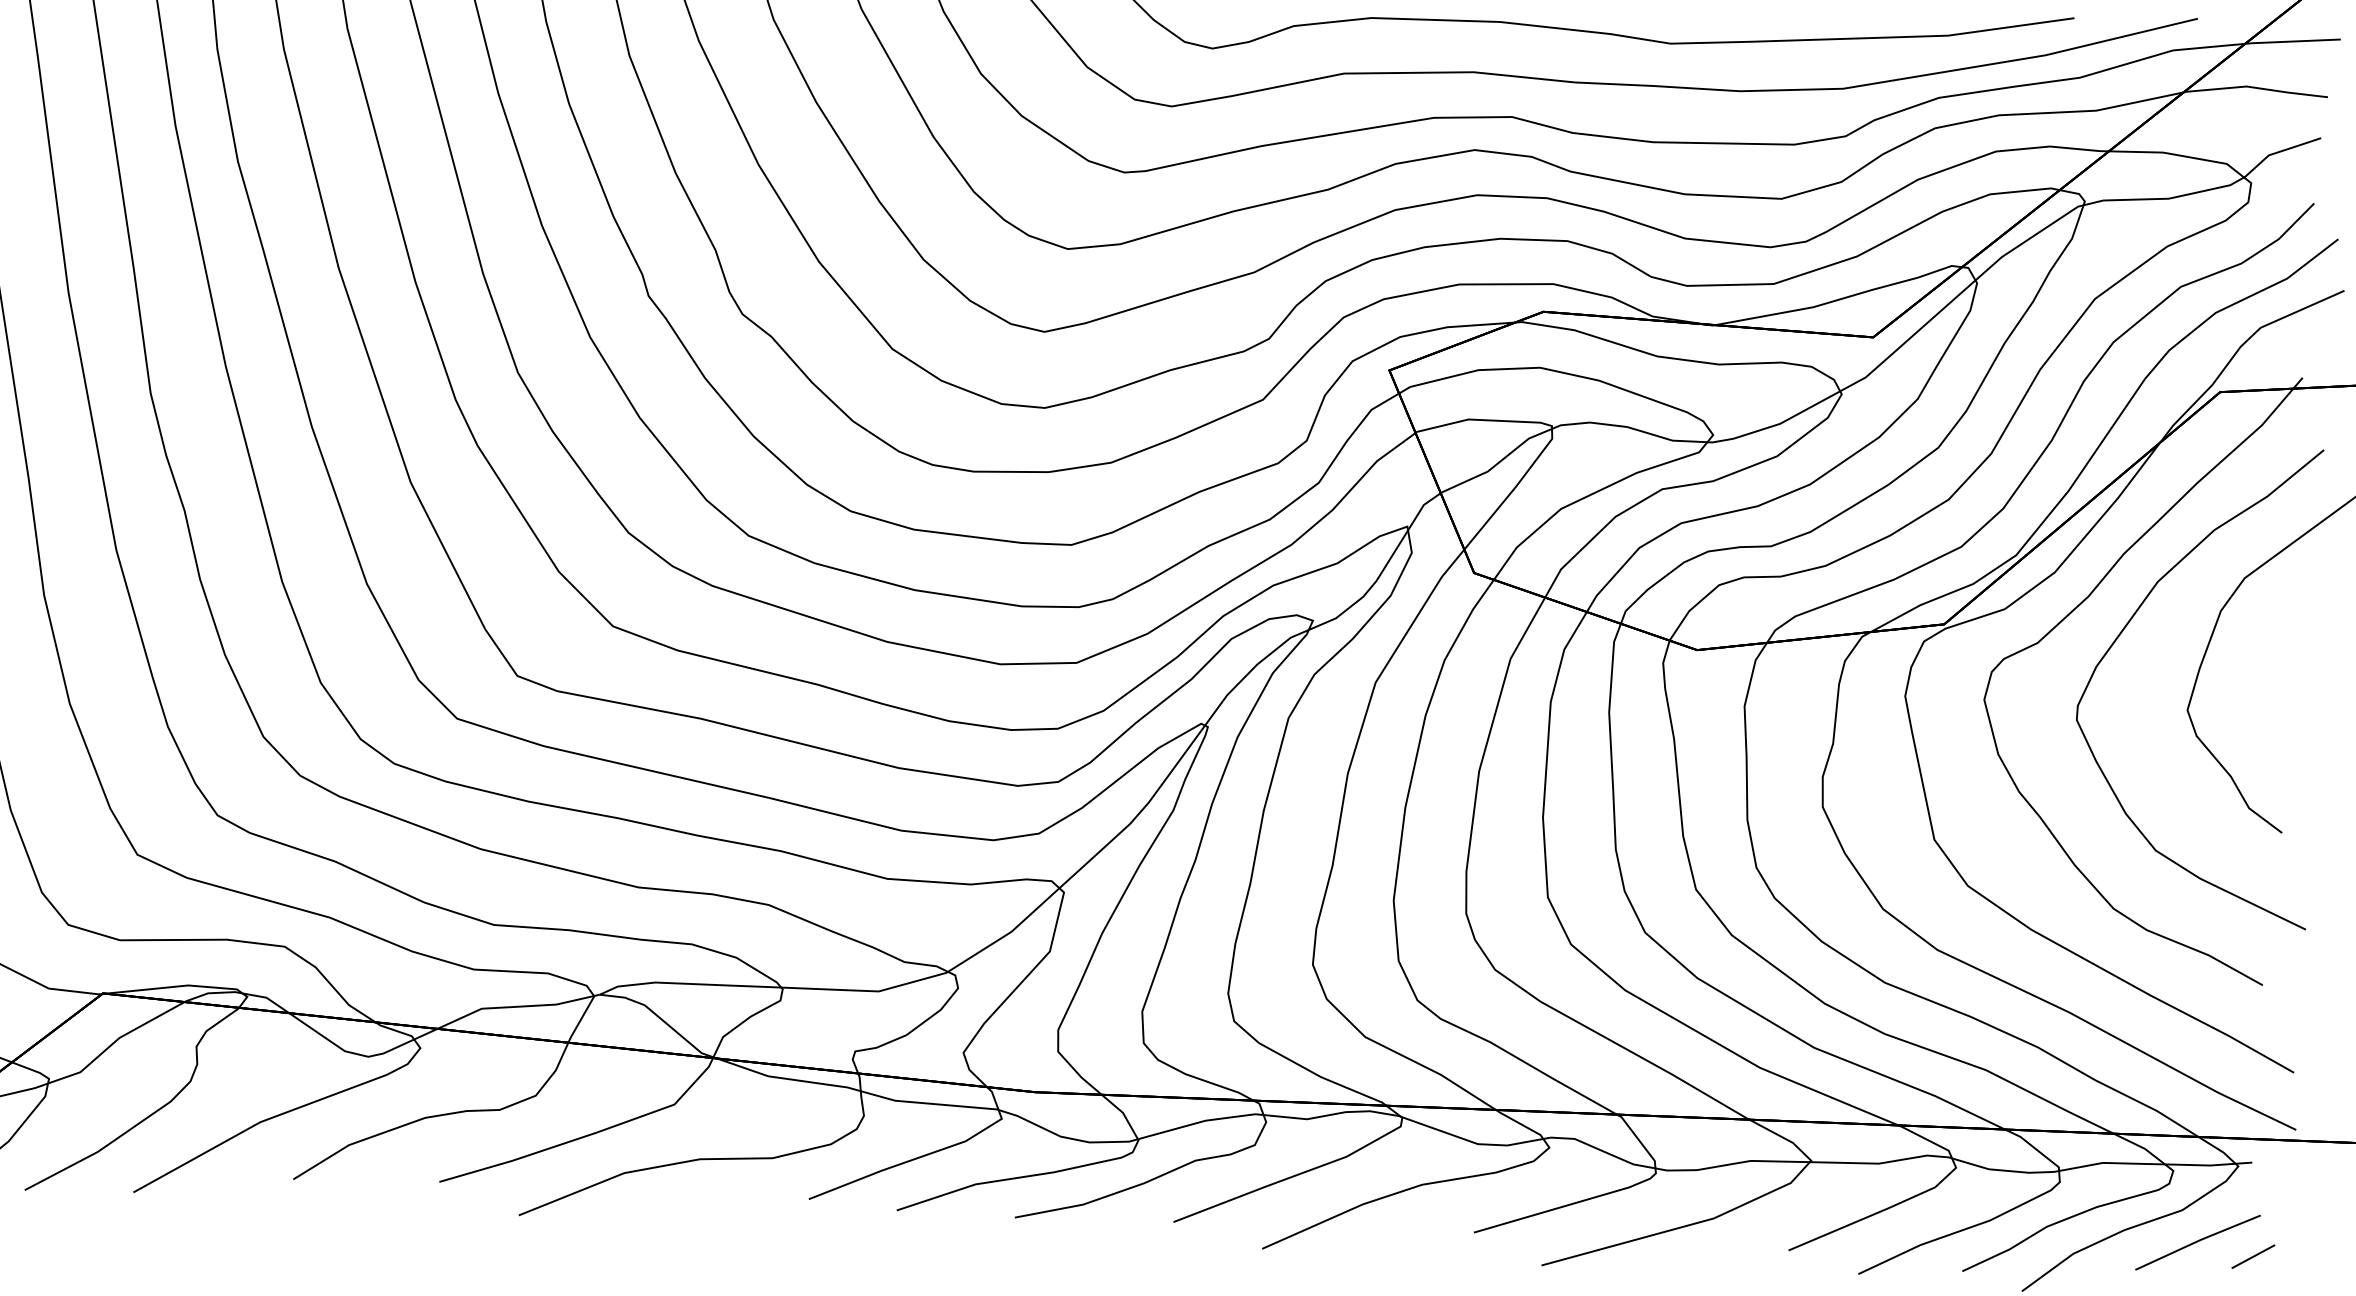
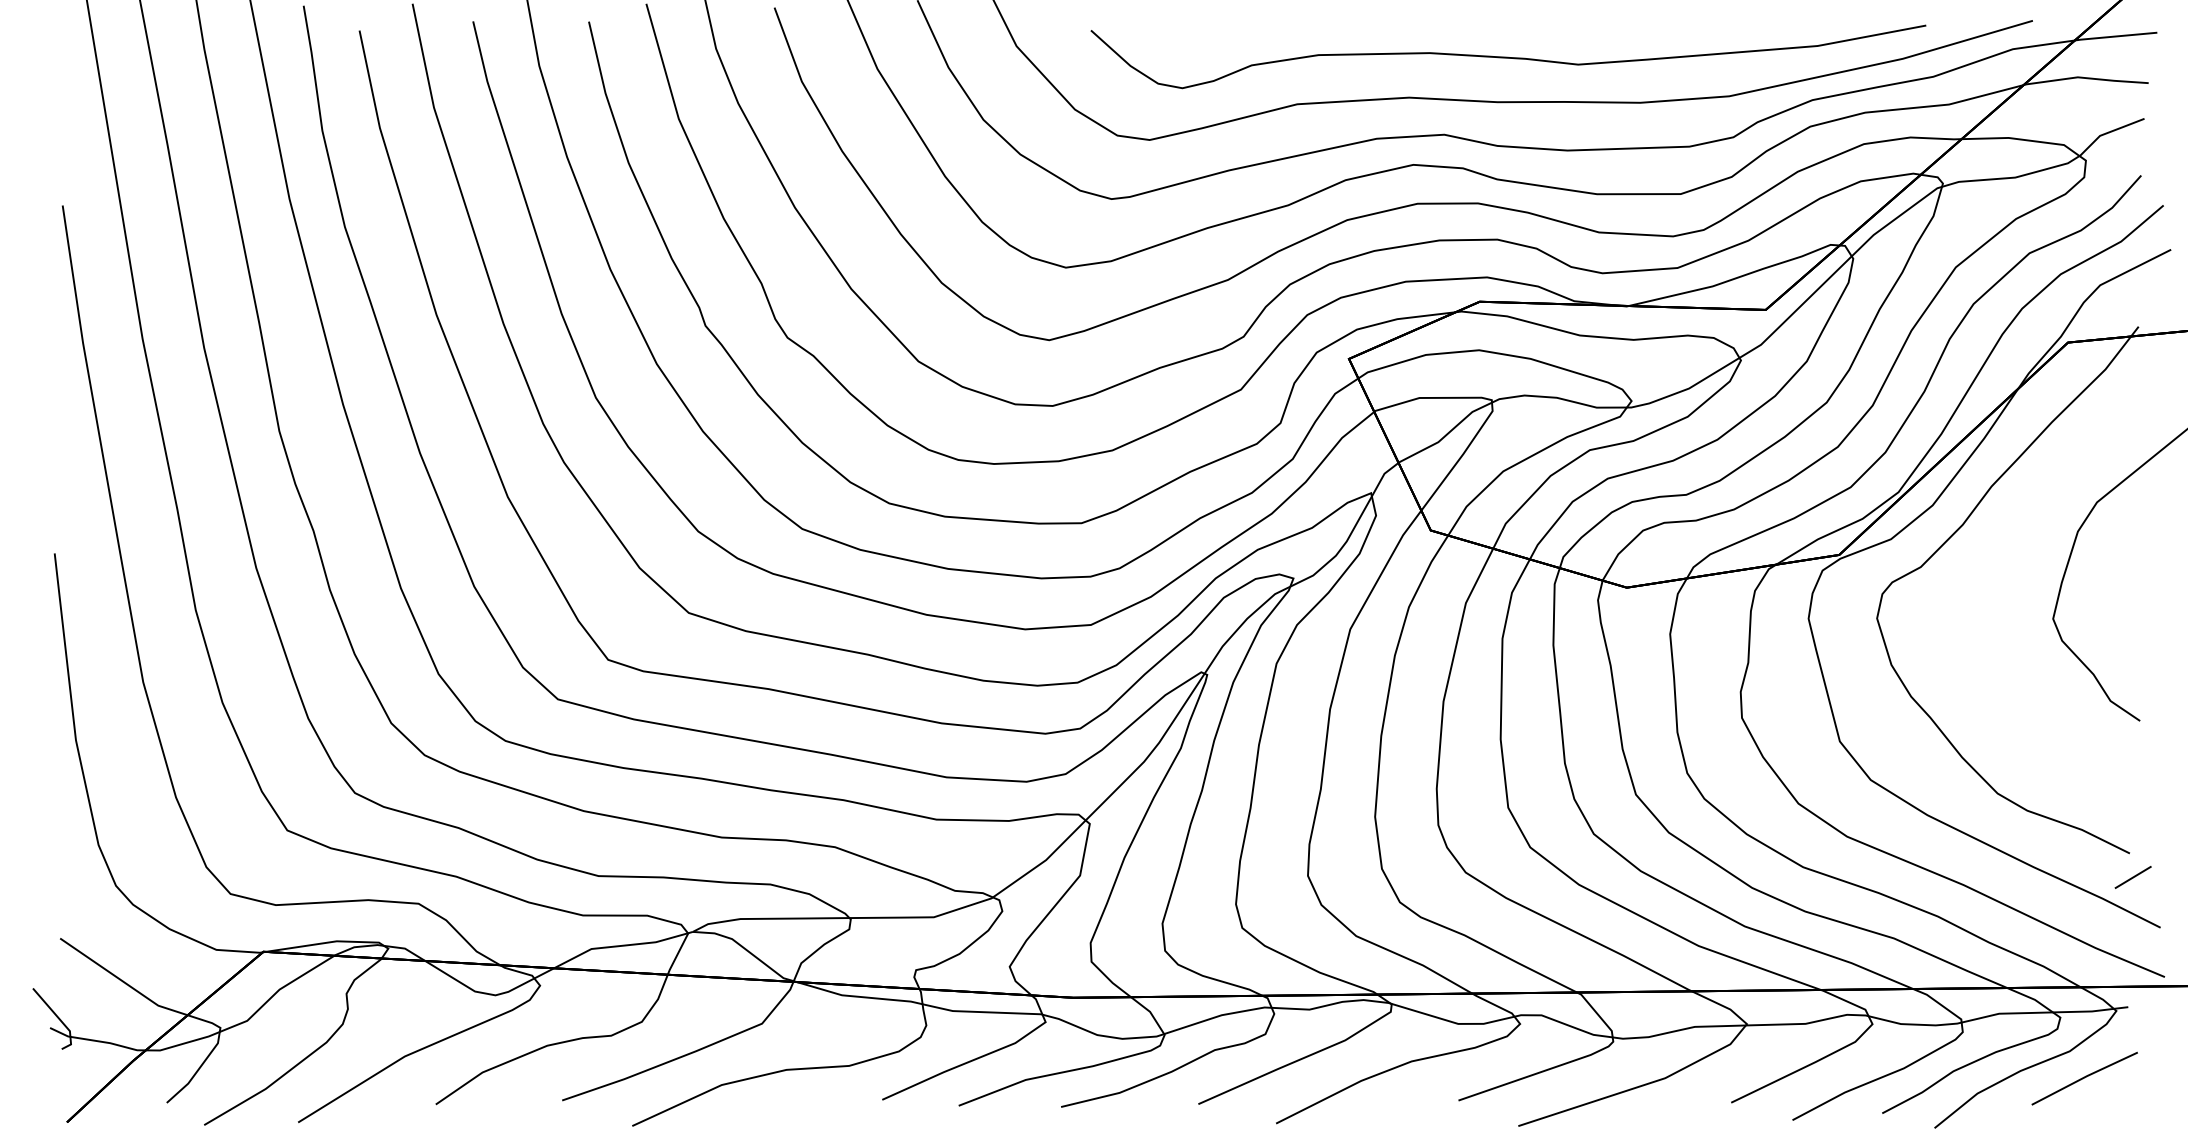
curve: (2122, 633) -> (1993, 555), removed
line: (2252, 1256) -> (2132, 877), moved

